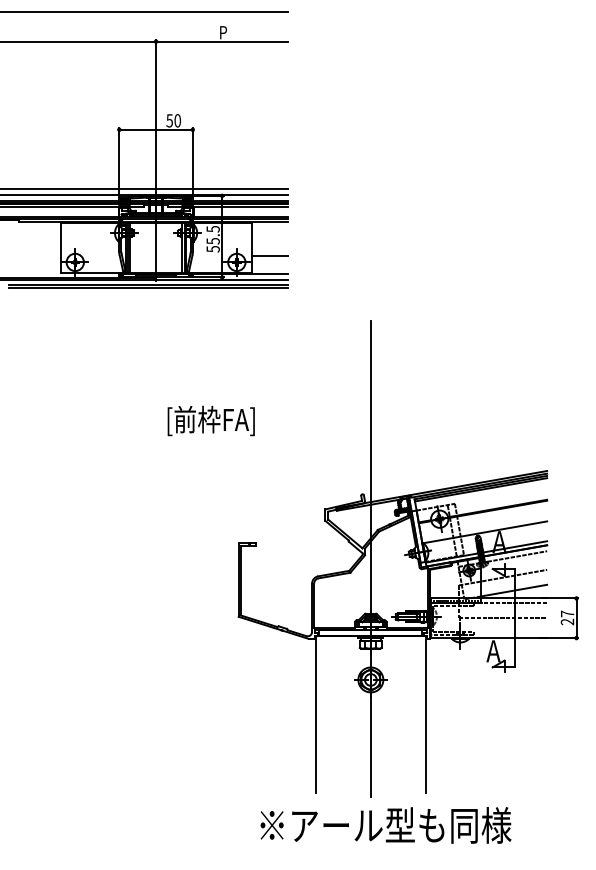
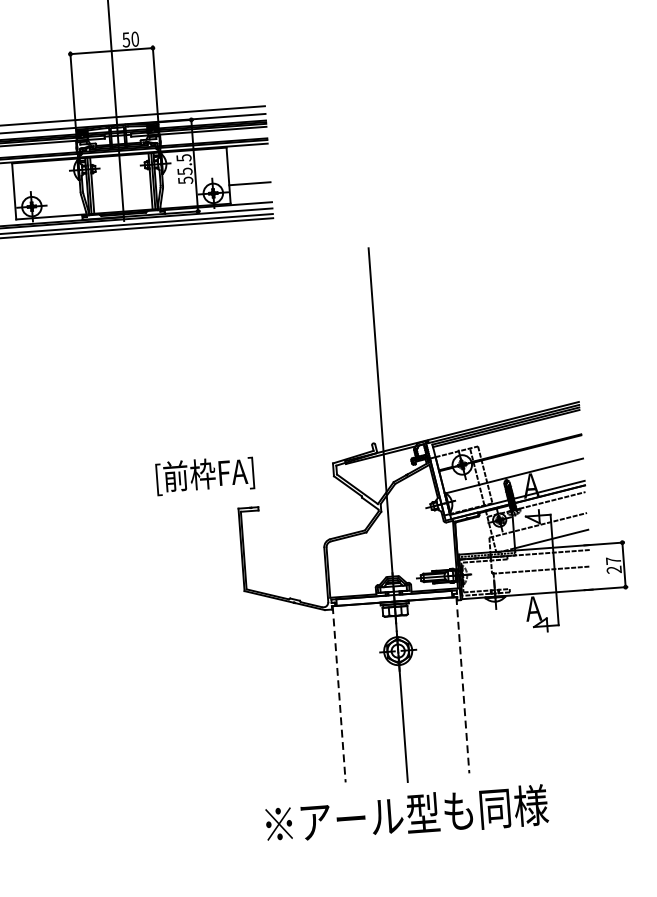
text: (210, 420) -> (204, 475), moved
line: (315, 714) -> (338, 694), solid -> dashed
line: (425, 714) -> (462, 685), solid -> dashed
text: (385, 825) -> (406, 814), moved

